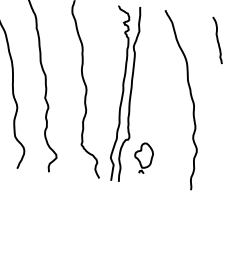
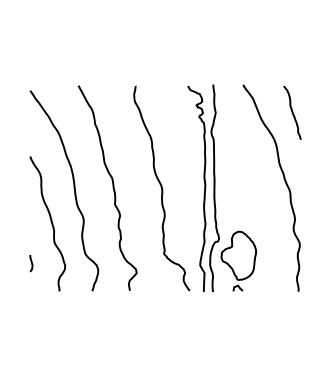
curve: (217, 40) -> (292, 112), moved
part: (143, 157) -> (238, 260), size x1.67

